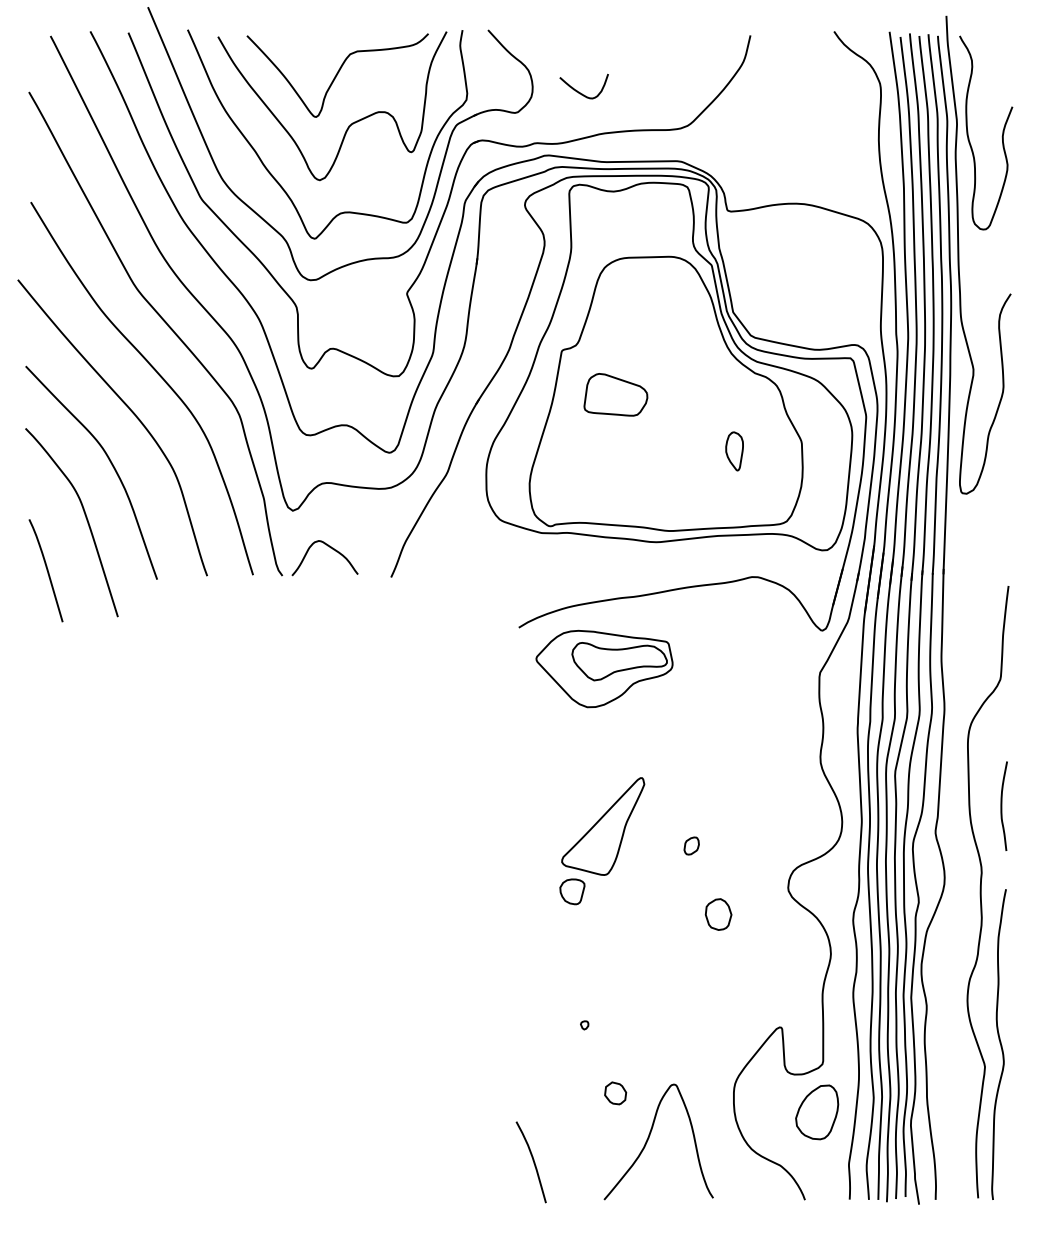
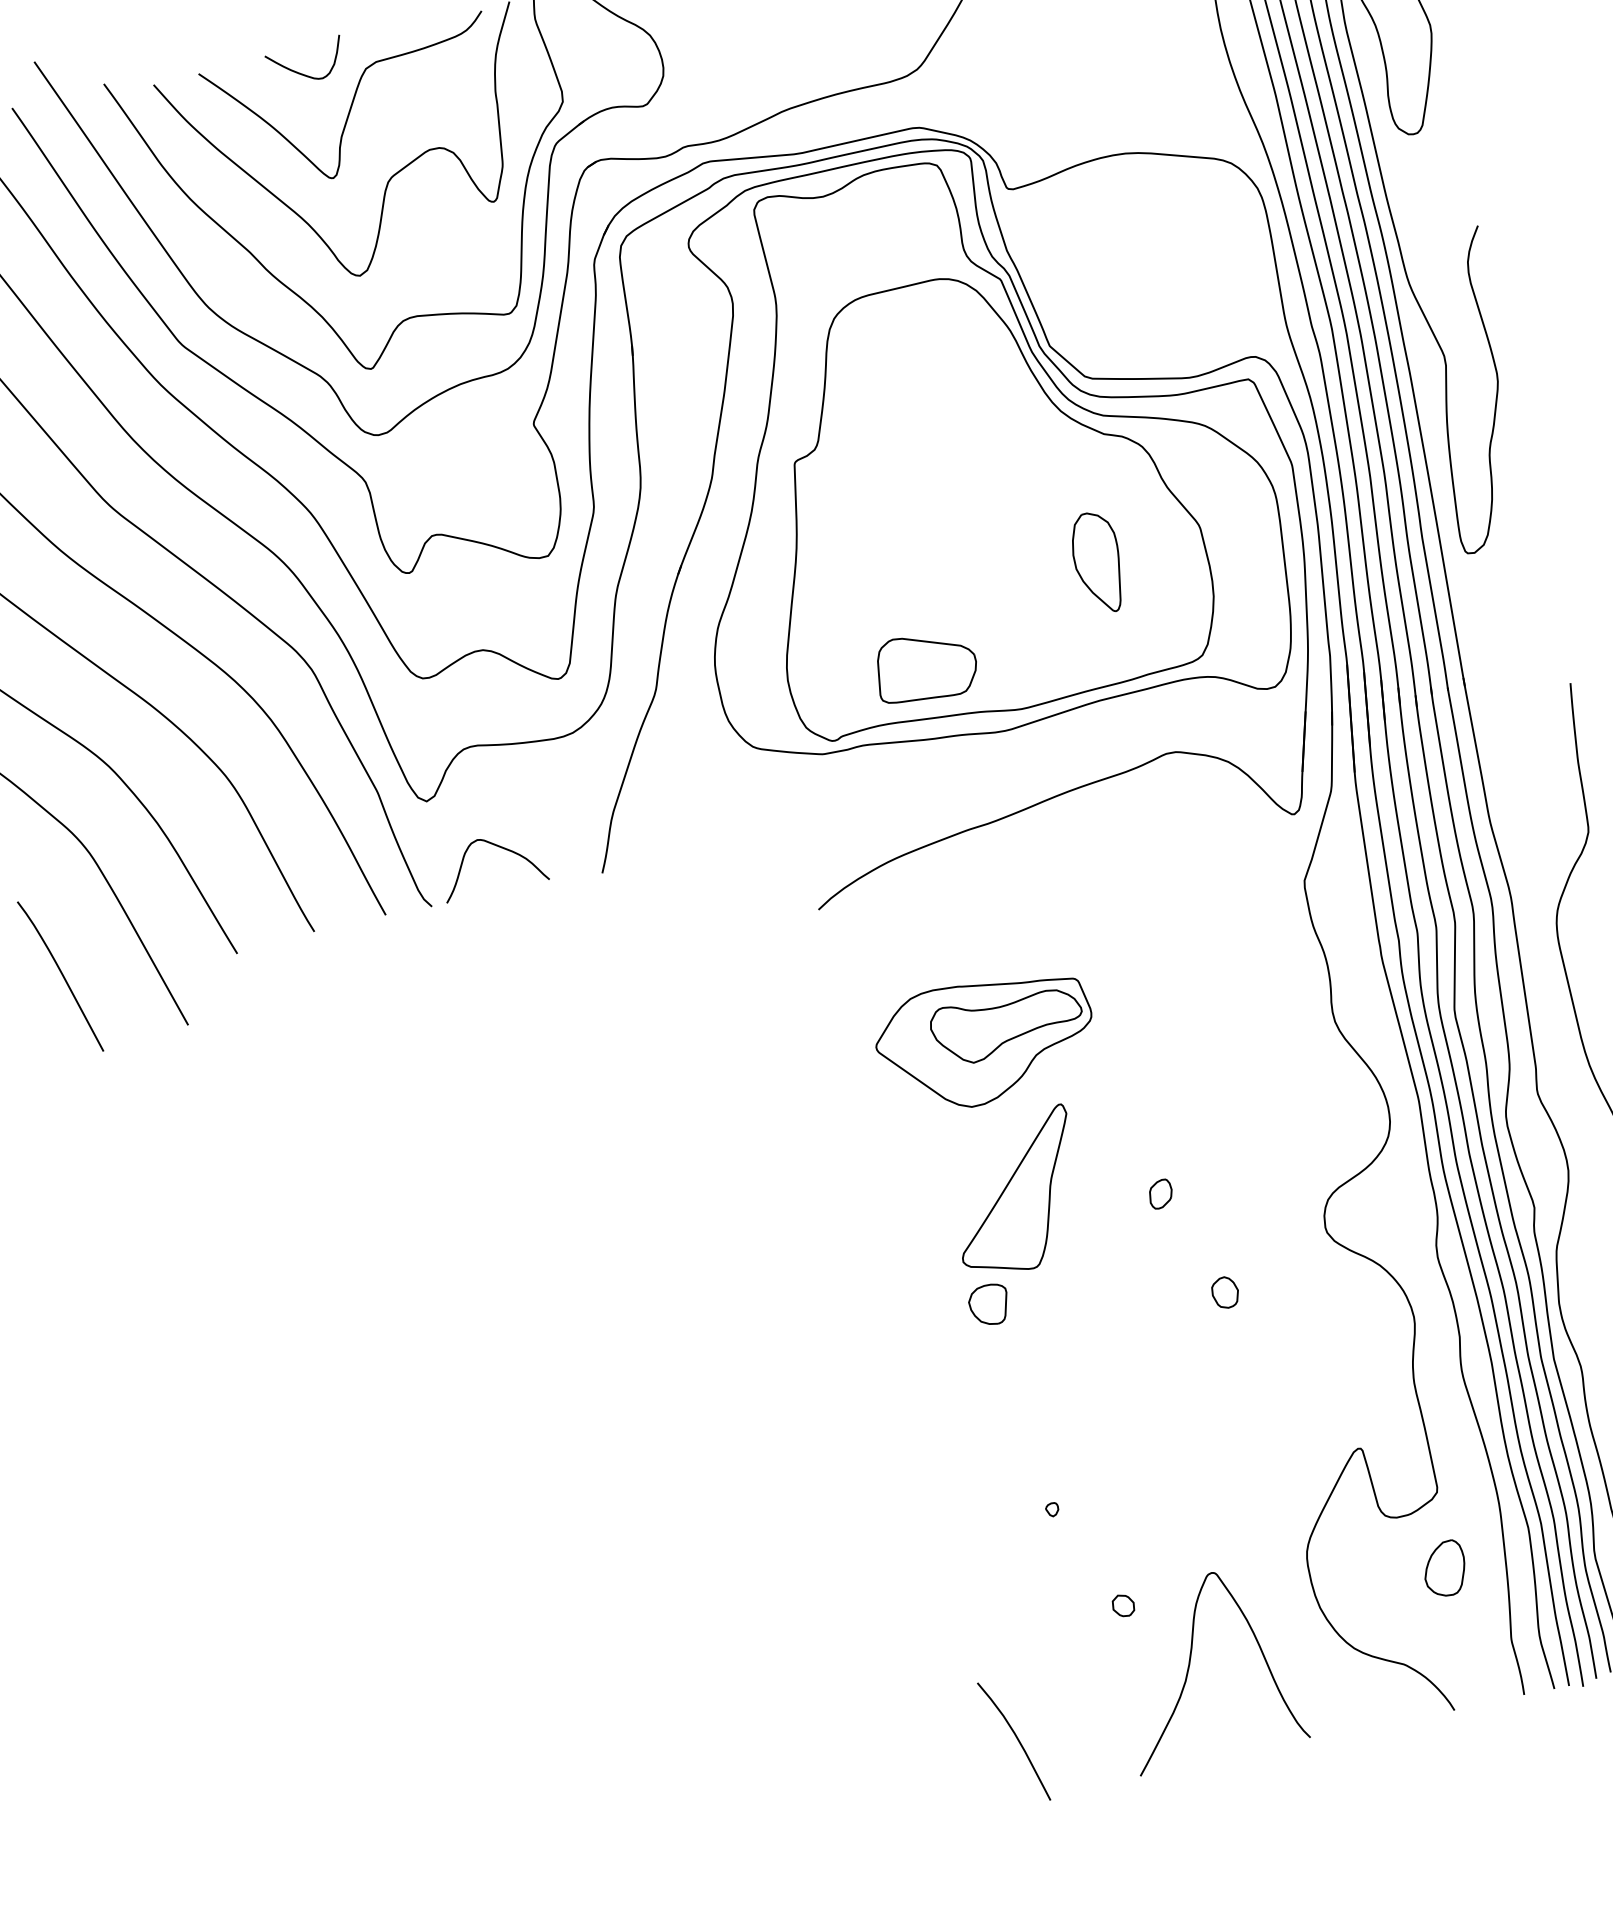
curve: (579, 91) -> (300, 71), moved
part: (615, 394) -> (925, 666), moved
part: (734, 451) -> (1097, 563), size x1.67
part: (604, 668) -> (985, 1040), moved
part: (718, 914) -> (1225, 1292), size x0.62
part: (615, 1092) -> (1122, 1604), size x0.62
part: (817, 1111) -> (1444, 1567), size x0.62

